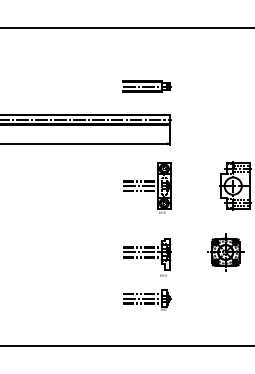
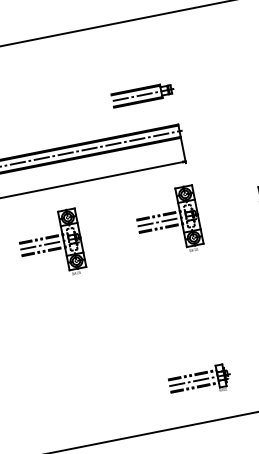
part: (54, 187) -> (51, 245), added
part: (147, 257) -> (186, 310), removed
part: (147, 299) -> (200, 380), moved

